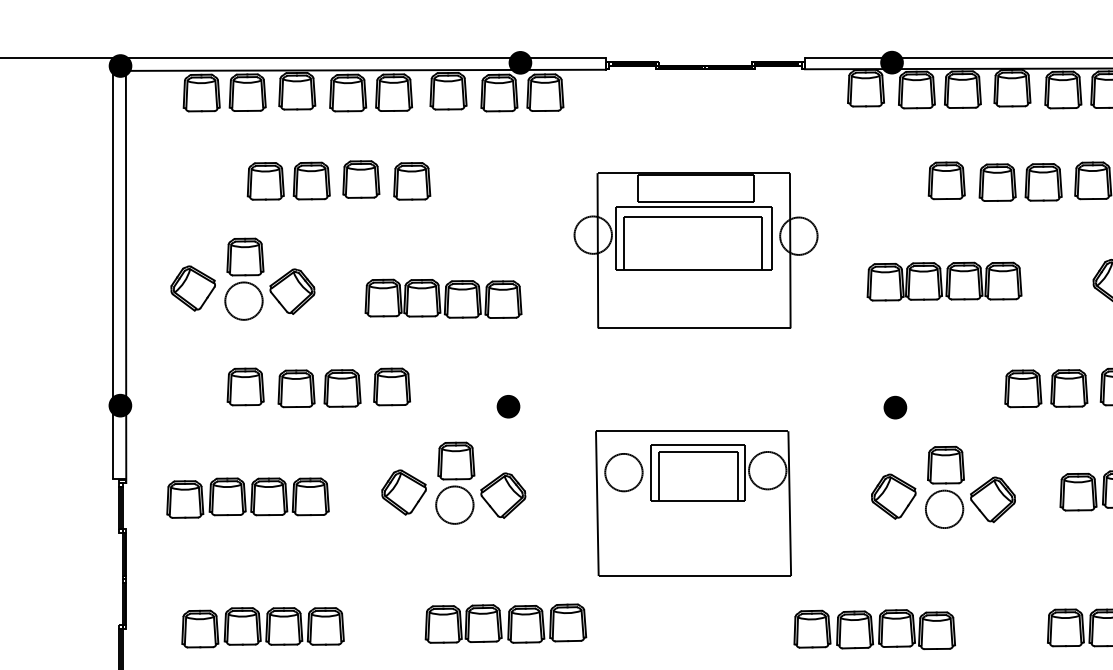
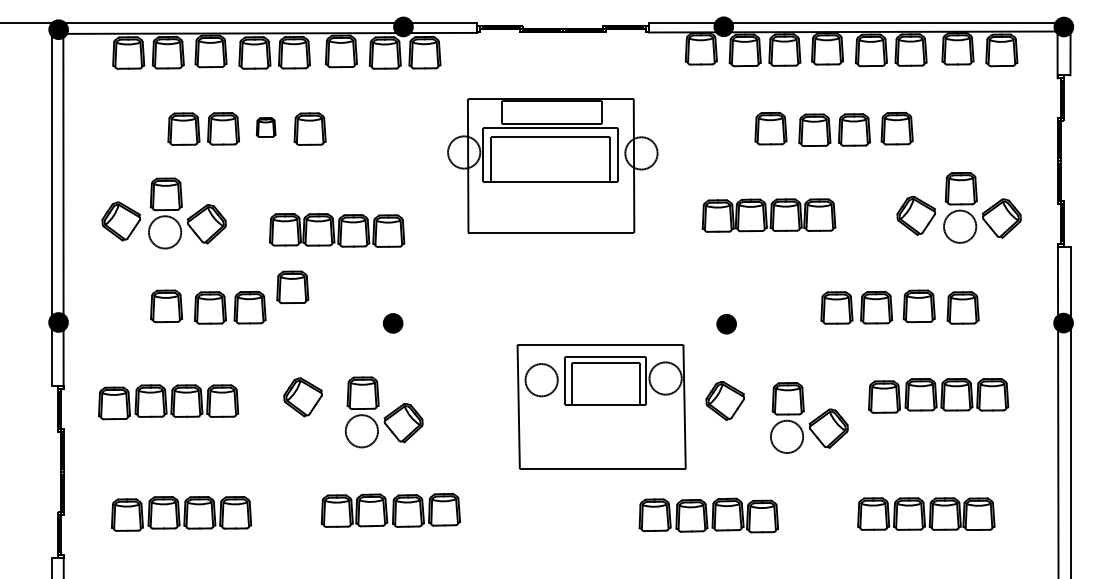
part: (360, 179) -> (265, 127), size x0.6
part: (695, 250) -> (552, 165), moved
part: (391, 387) -> (292, 287), moved
part: (479, 483) -> (383, 412), moved
part: (970, 486) -> (809, 417), moved
part: (693, 503) -> (601, 406), moved

